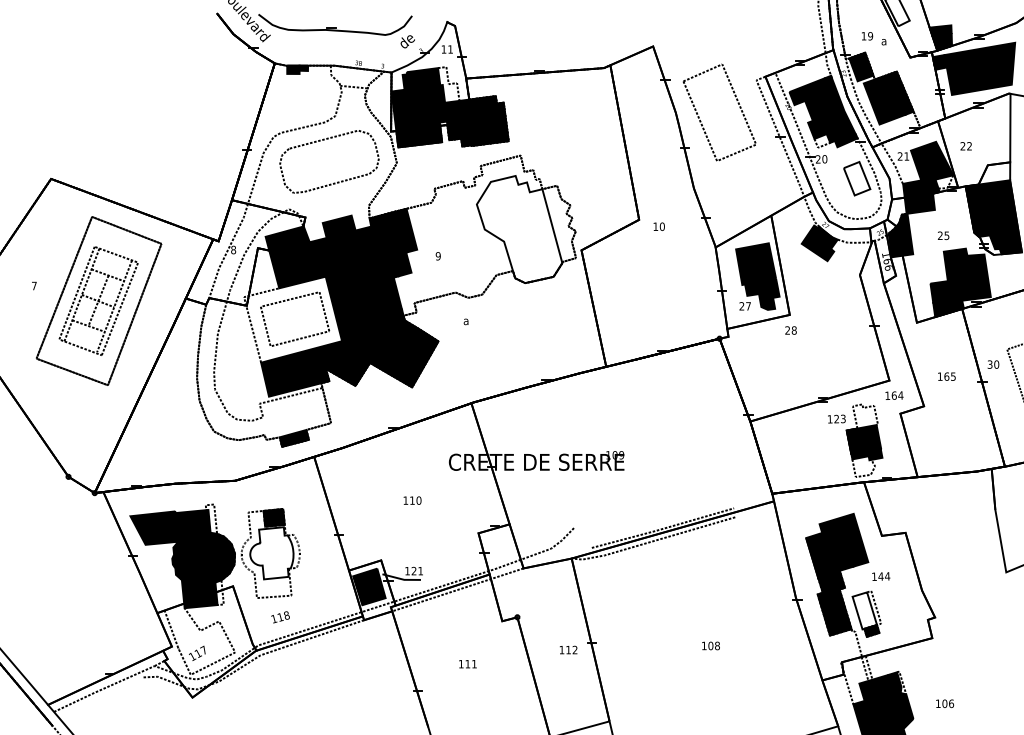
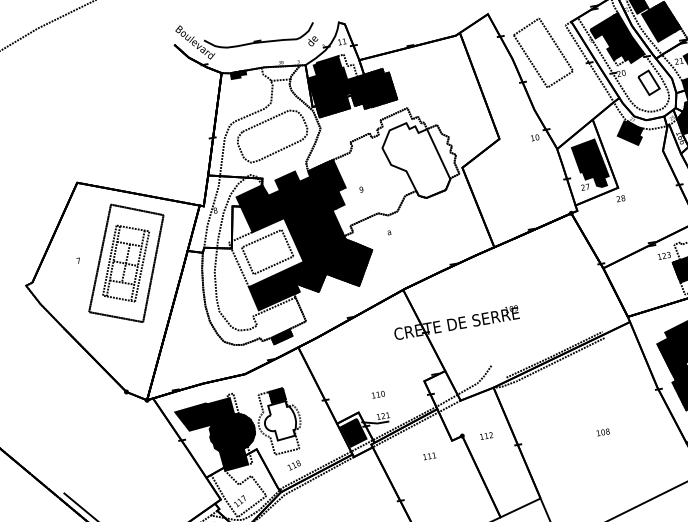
text: (658, 226) -> (534, 137), moved
text: (412, 500) -> (378, 394), moved
text: (568, 649) -> (486, 435), moved
text: (467, 664) -> (429, 456), moved

